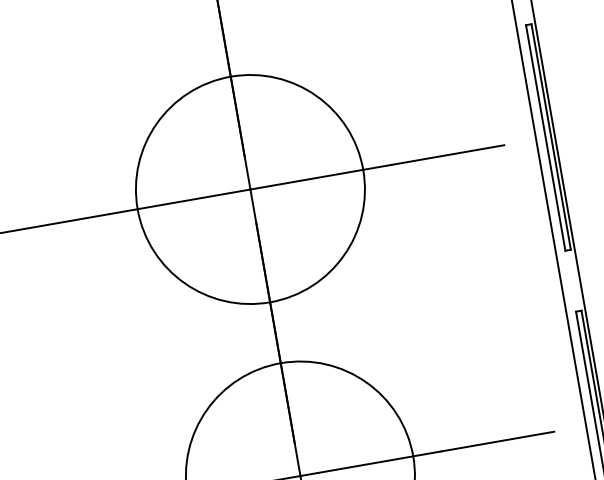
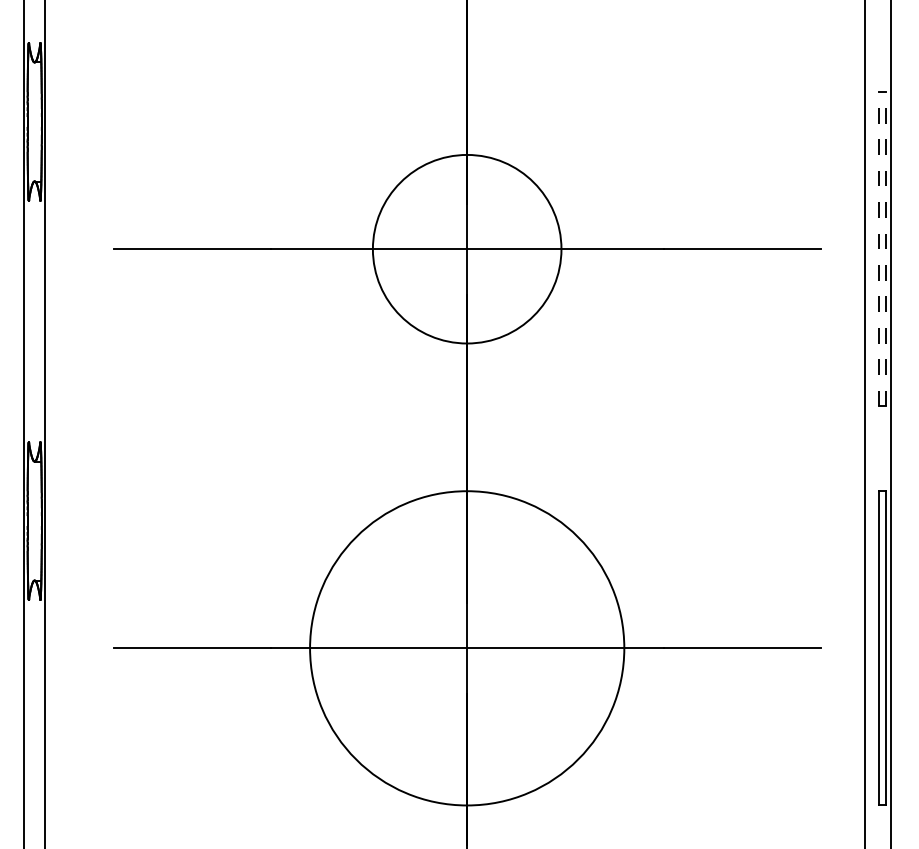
line: (551, 136) -> (886, 248), solid -> dashed
line: (545, 137) -> (878, 248), solid -> dashed
circle: (250, 189) -> (467, 249), size x0.6

